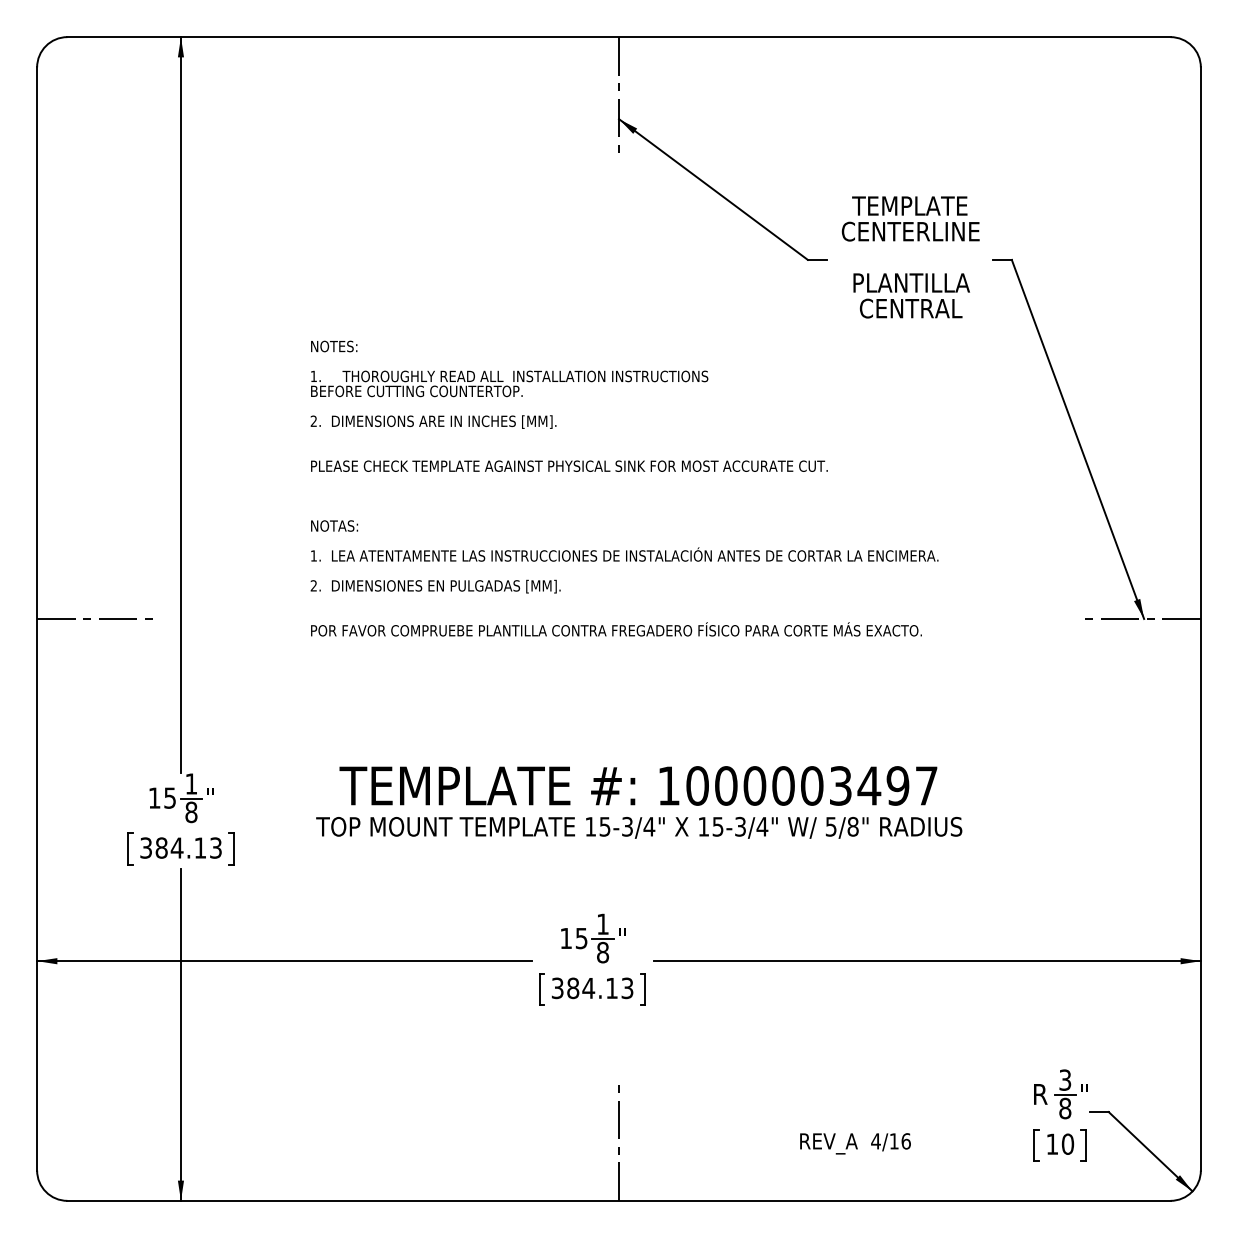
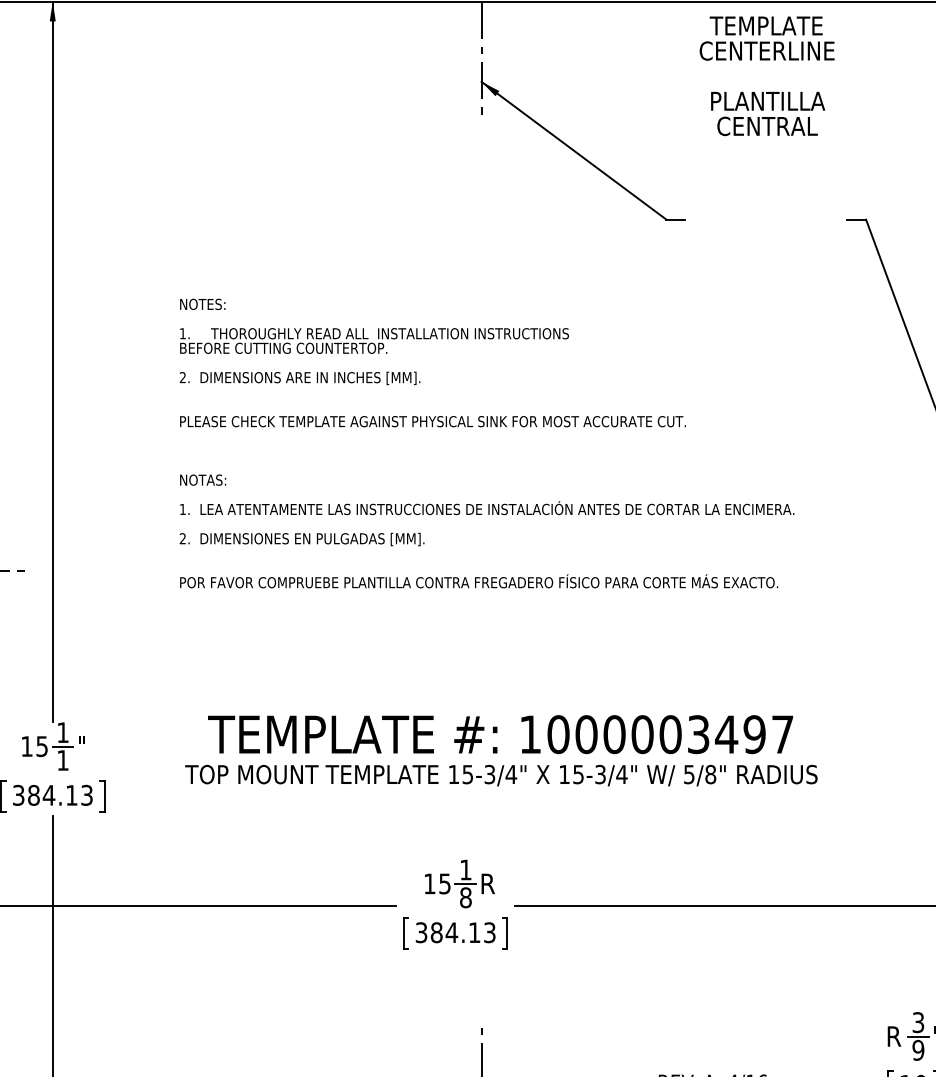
text: (910, 257) -> (766, 76), moved
text: (191, 812) -> (63, 760), 8 -> 1
text: (625, 938) -> (487, 883), " -> R
text: (1065, 1108) -> (918, 1050), 8 -> 9

